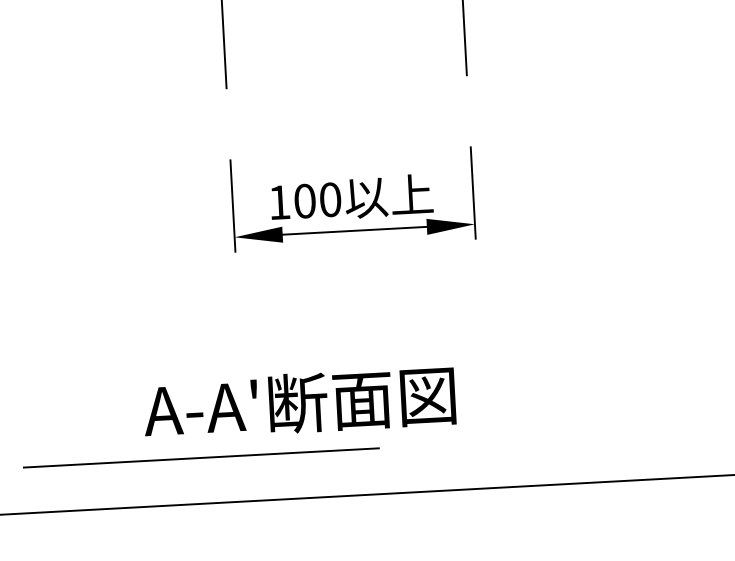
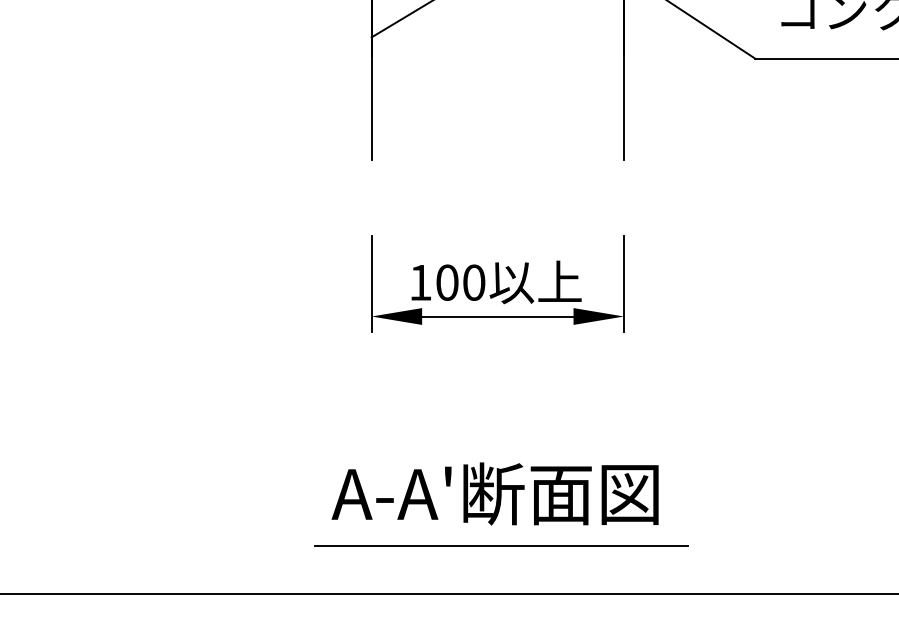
text: (298, 402) -> (494, 493), moved
line: (201, 457) -> (501, 545), moved

